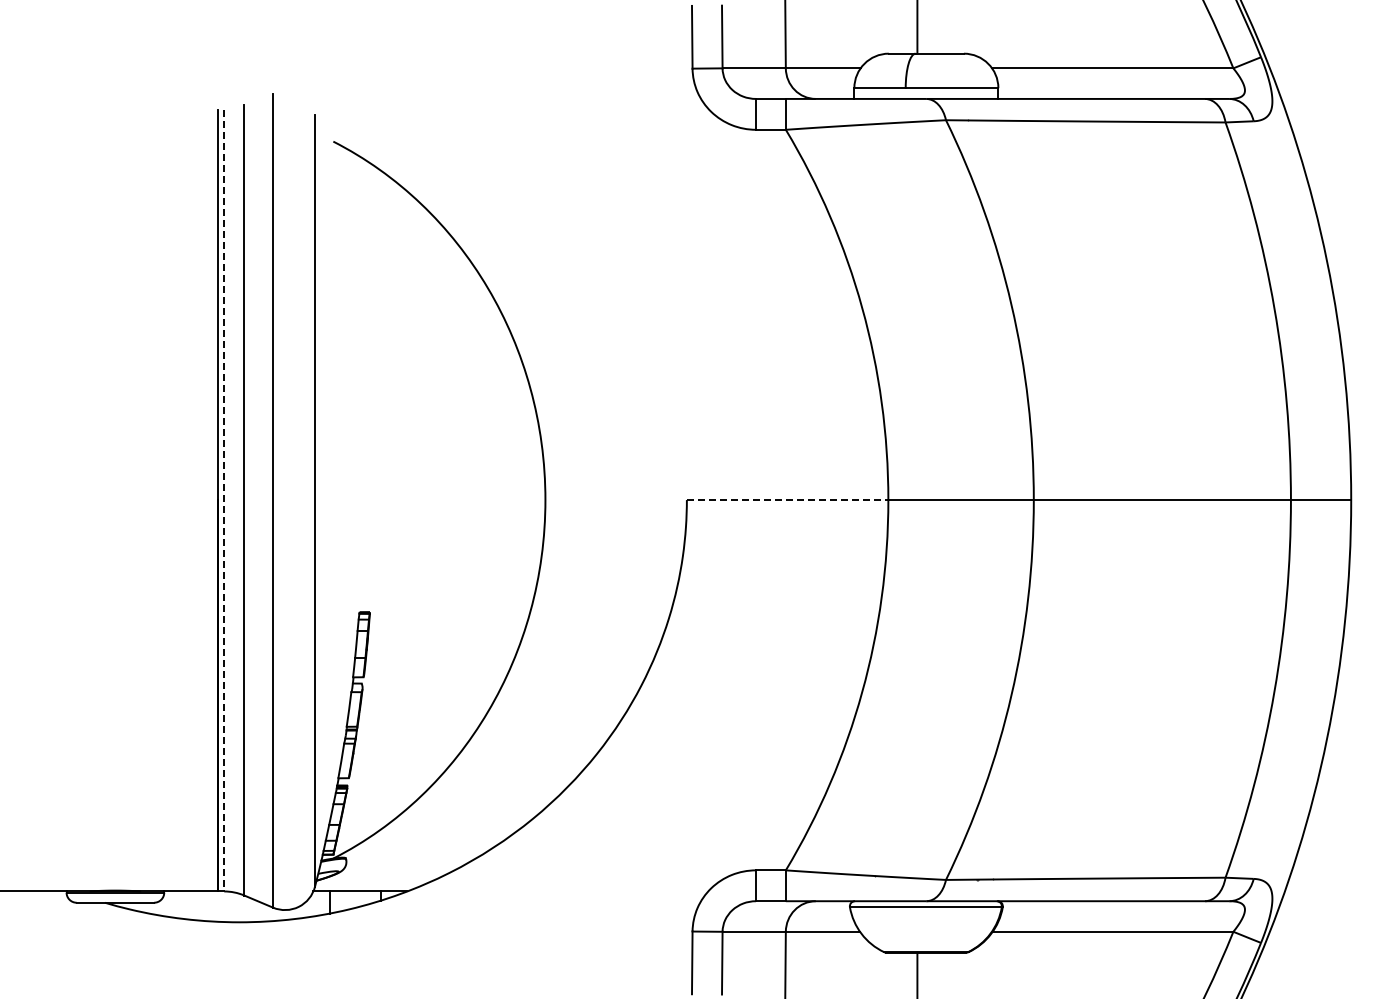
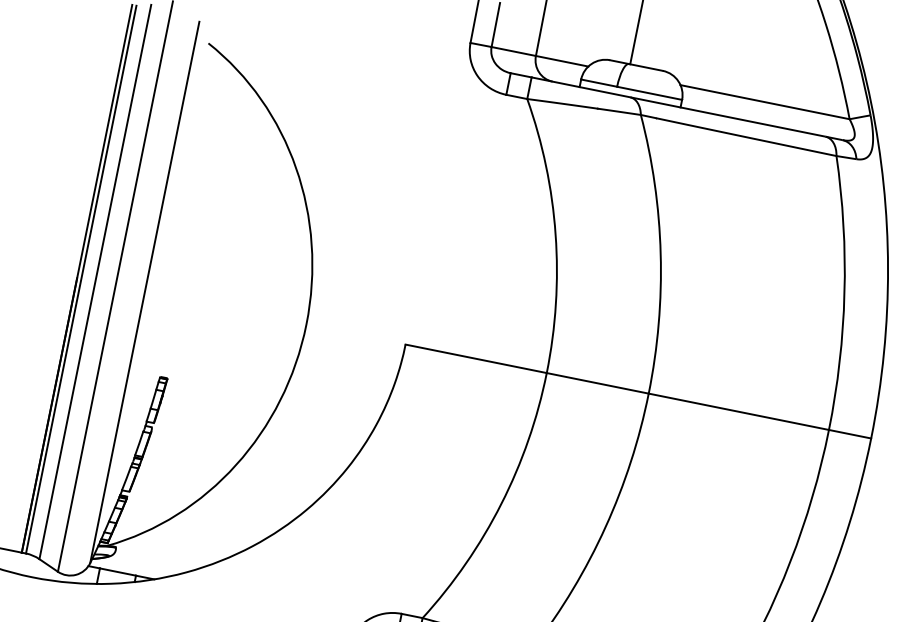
line: (224, 500) -> (81, 279), dashed -> solid
line: (787, 500) -> (476, 359), dashed -> solid

